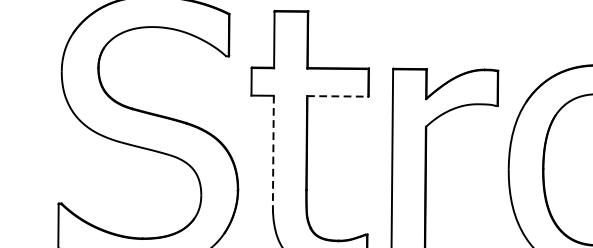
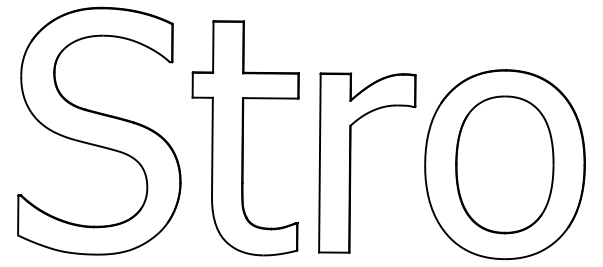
line: (337, 96) -> (270, 98), dashed -> solid
line: (273, 150) -> (212, 147), dashed -> solid

